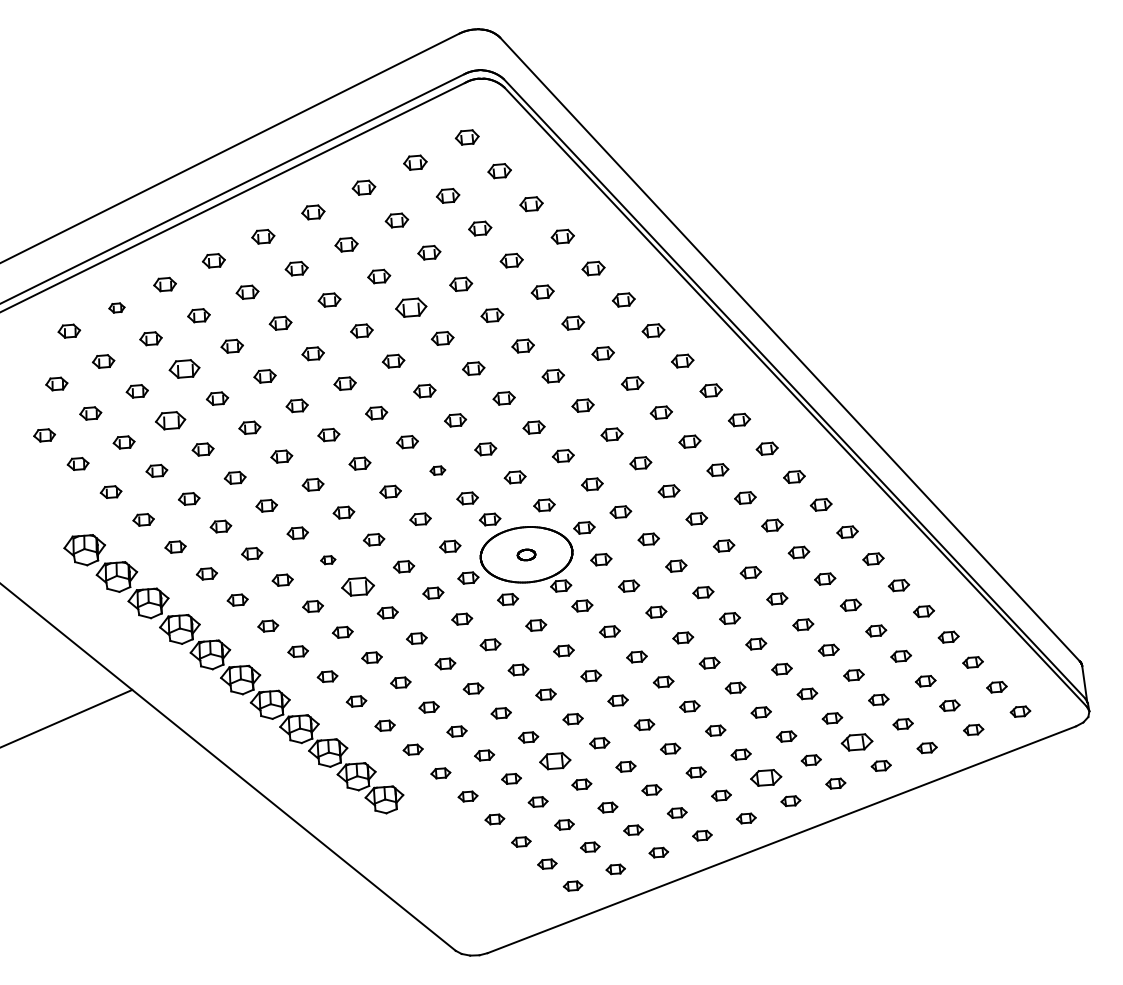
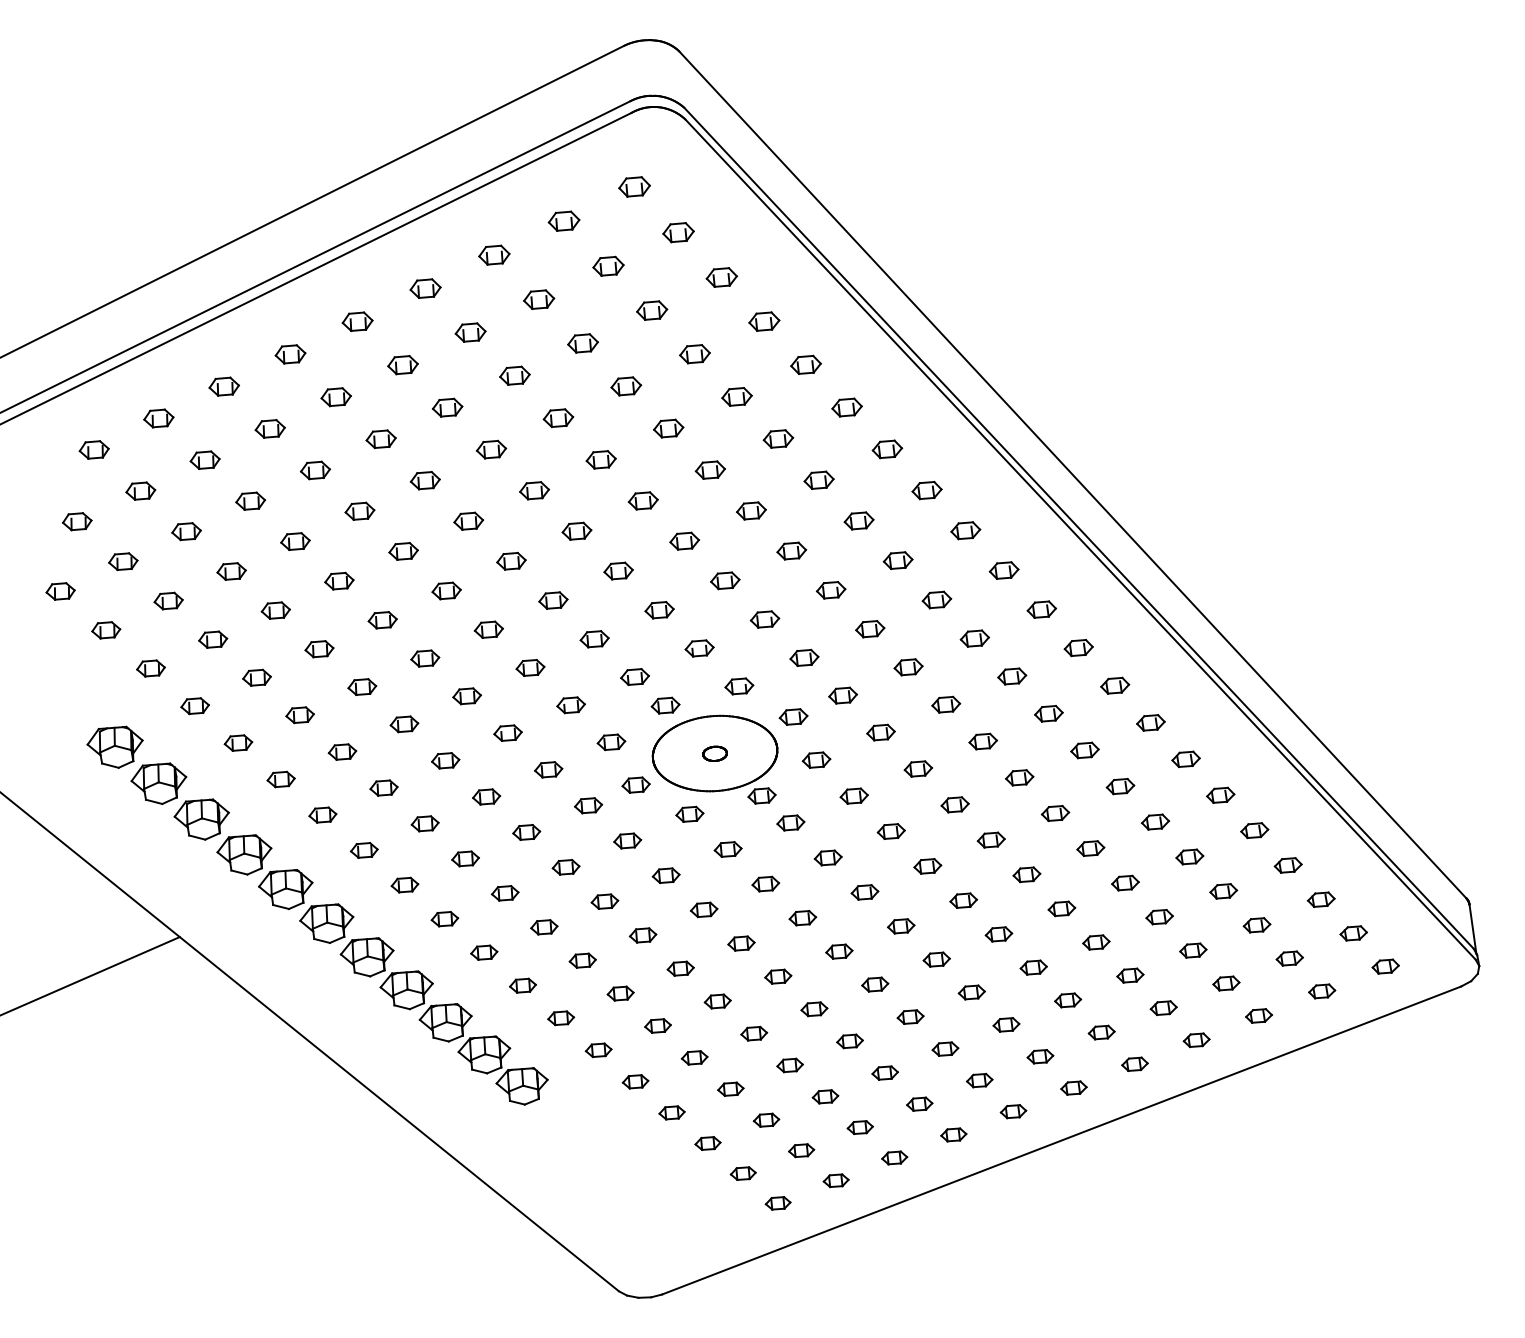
part: (116, 308) -> (158, 418), size x1.43
part: (411, 308) -> (558, 418), size x0.71
part: (184, 368) -> (250, 500), size x0.71
part: (170, 420) -> (231, 571), size x0.71
part: (437, 470) -> (594, 639), size x1.43
part: (328, 559) -> (445, 760), size x1.43
part: (358, 586) -> (486, 796), size x0.62
part: (856, 741) -> (1163, 1007), size x0.62
part: (555, 760) -> (754, 1033), size x0.62
part: (766, 777) -> (1040, 1056), size x0.62

